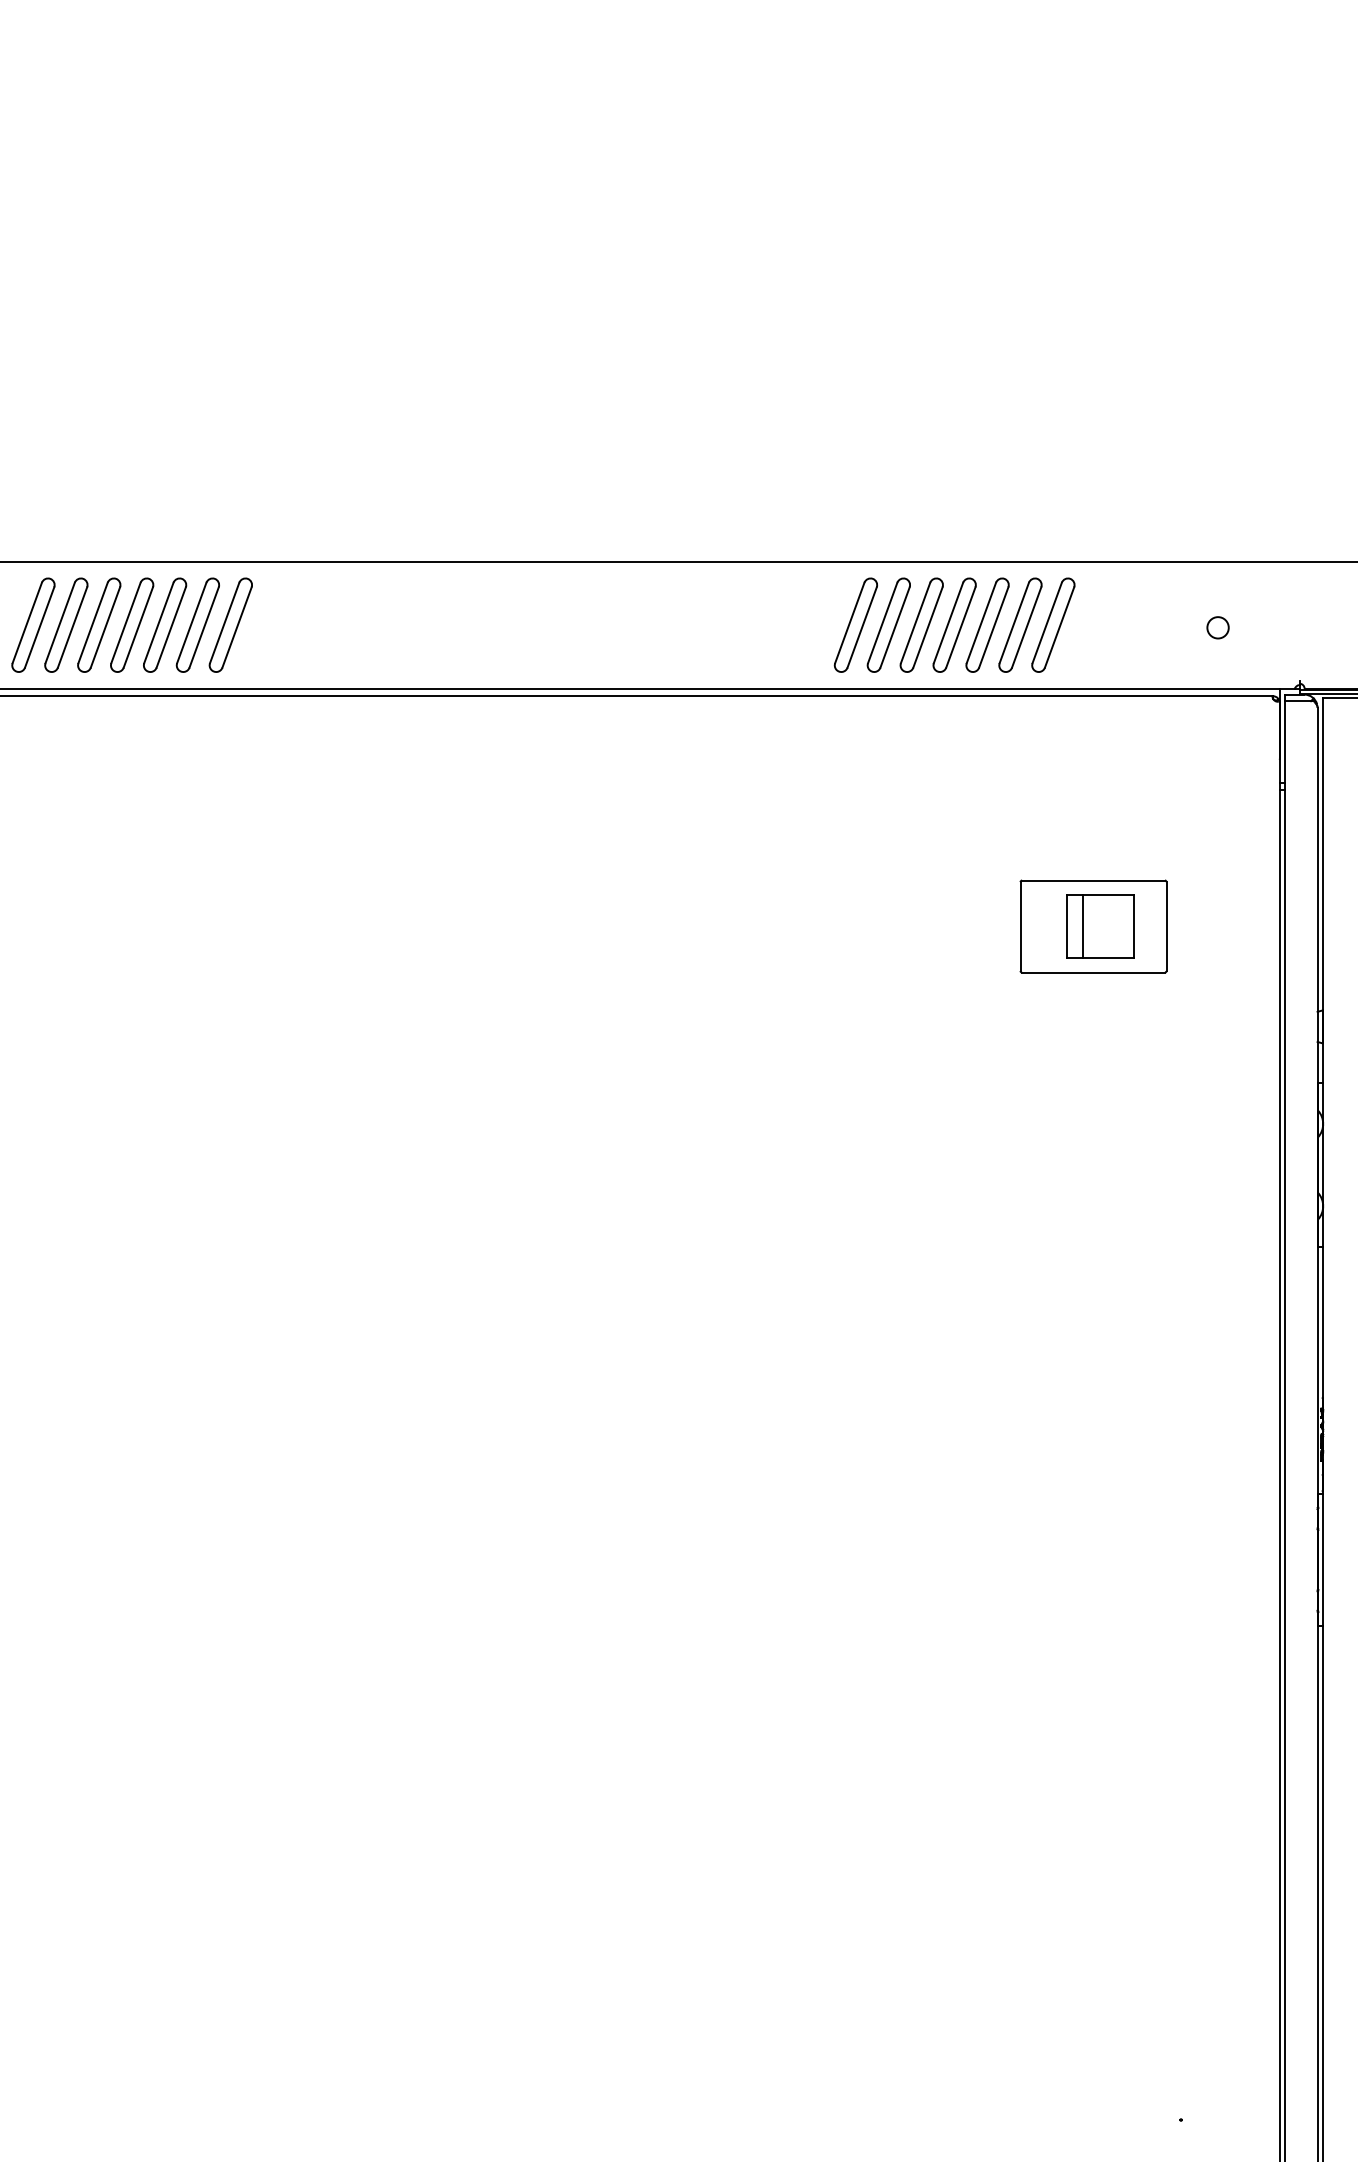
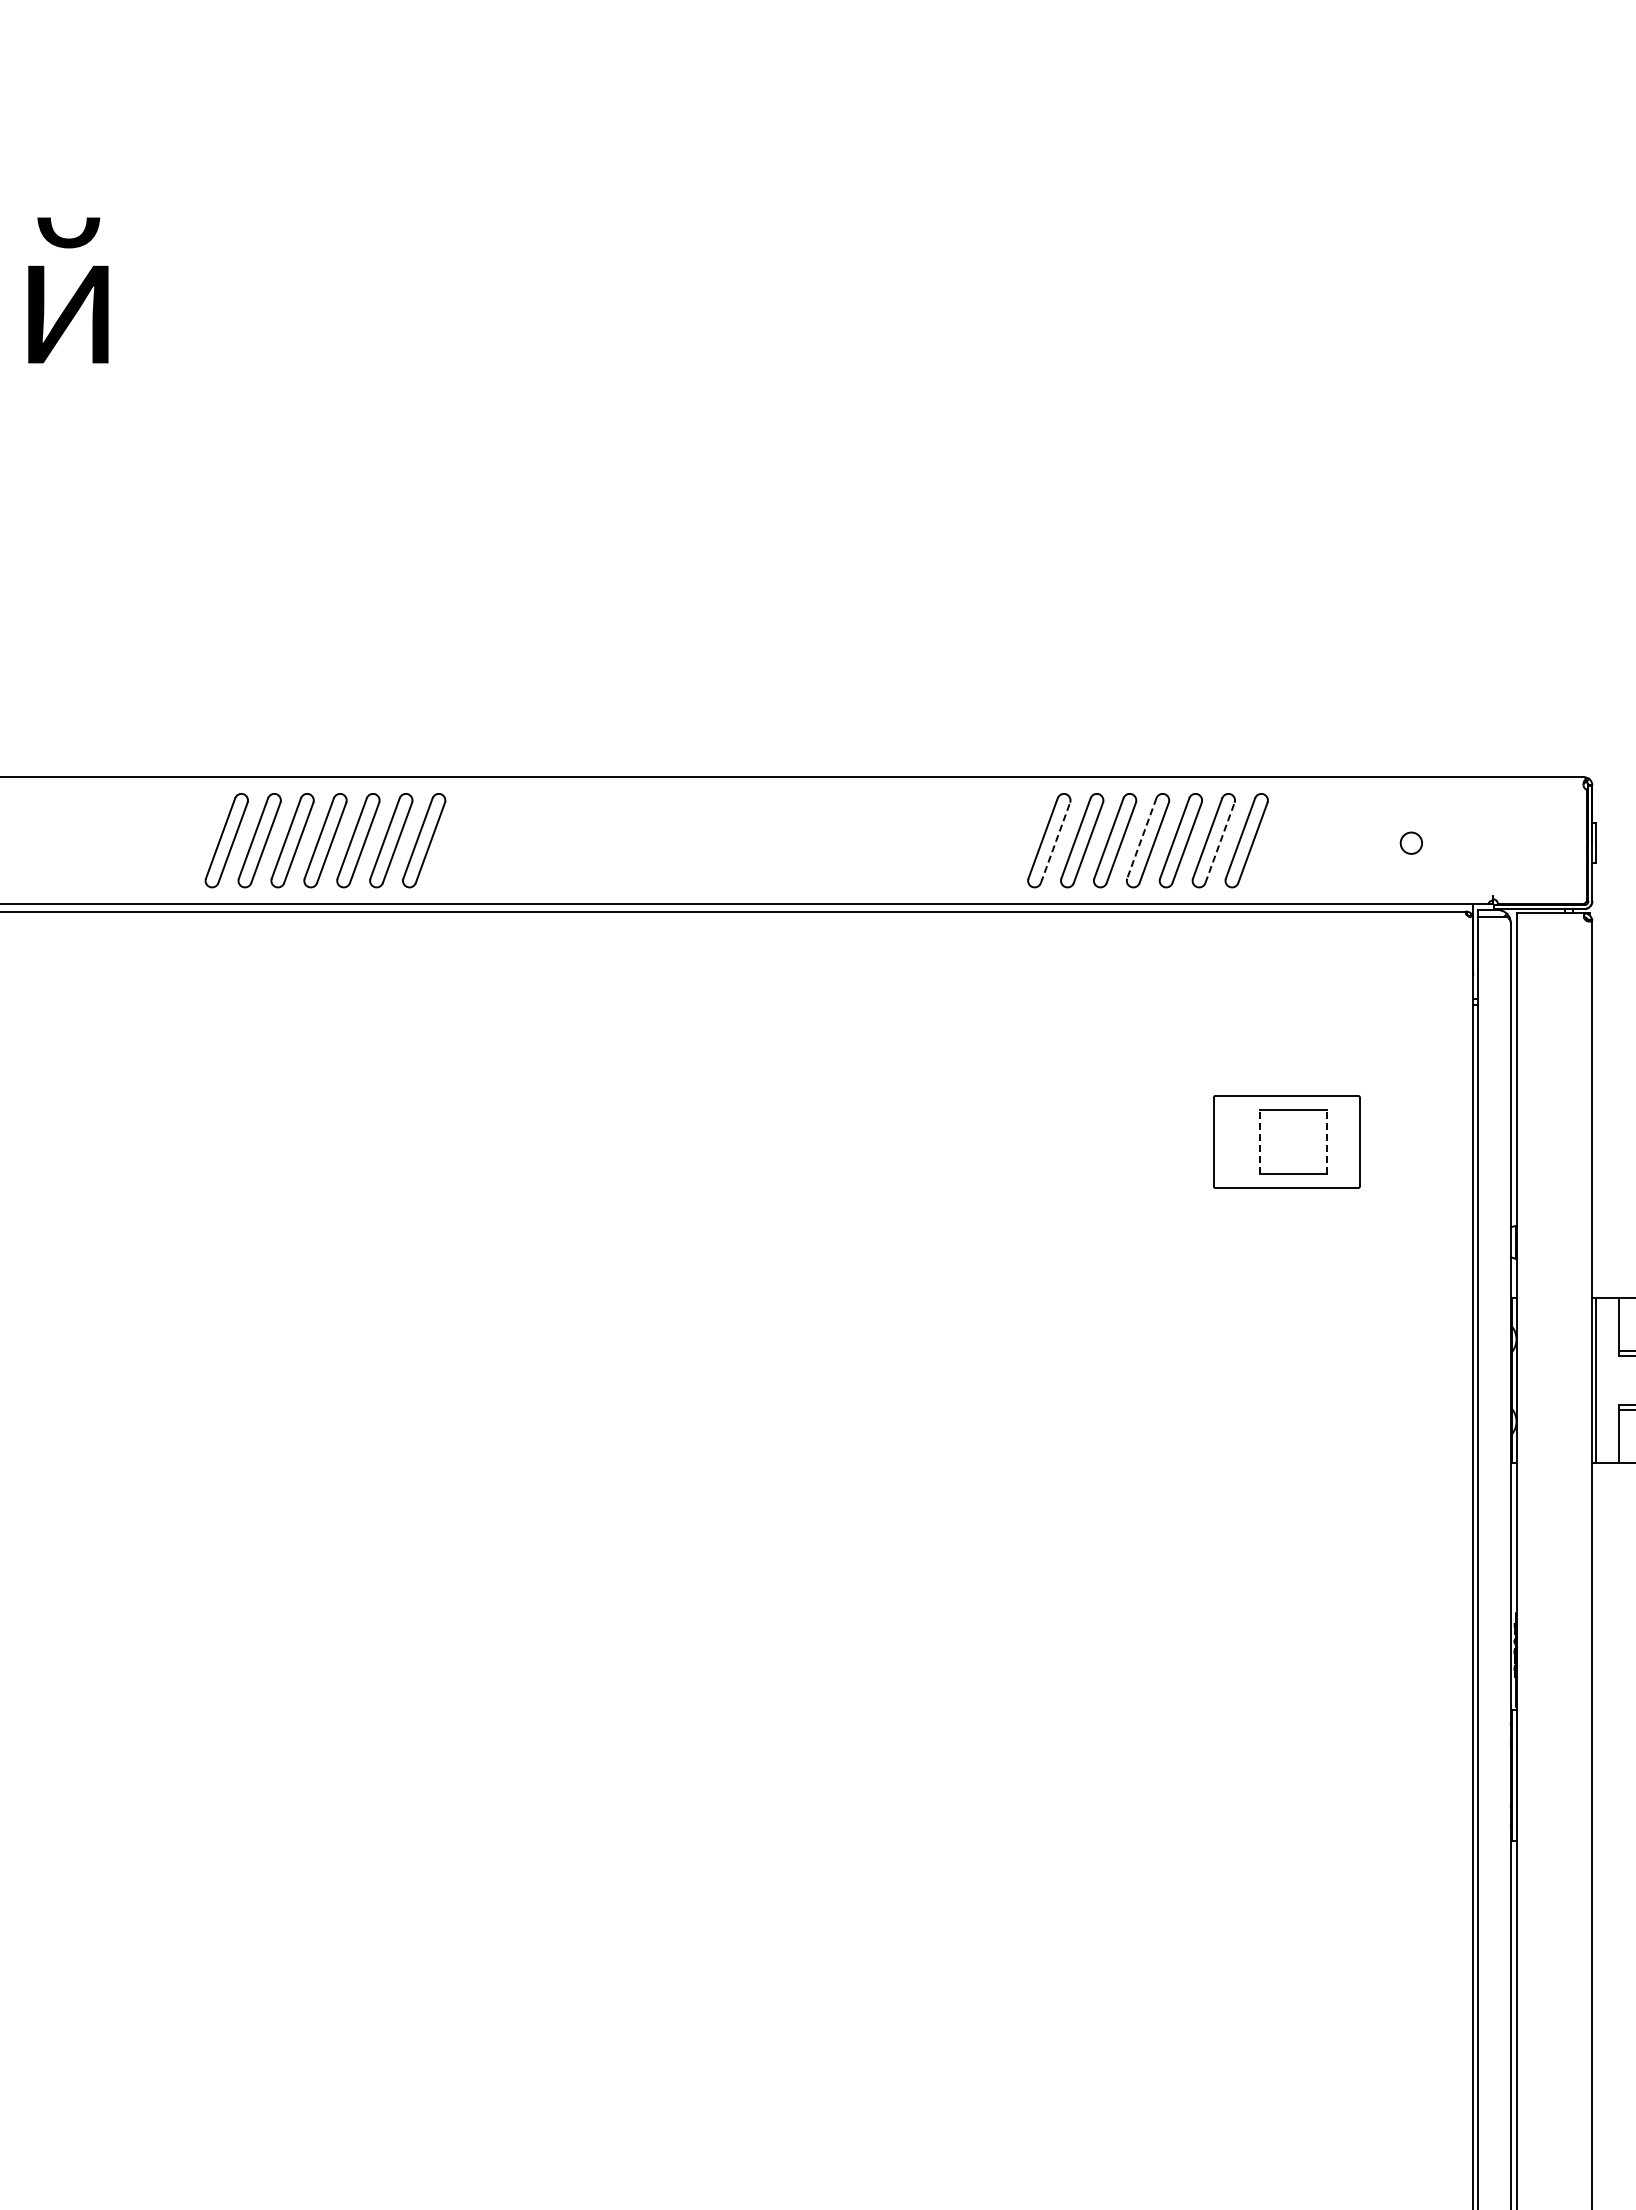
line: (948, 623) -> (1141, 838), solid -> dashed
line: (862, 627) -> (1055, 842), solid -> dashed
line: (1027, 627) -> (1220, 842), solid -> dashed
line: (1066, 926) -> (1259, 1141), solid -> dashed
line: (1083, 926) -> (1276, 1141), removed
line: (1134, 926) -> (1327, 1141), solid -> dashed

